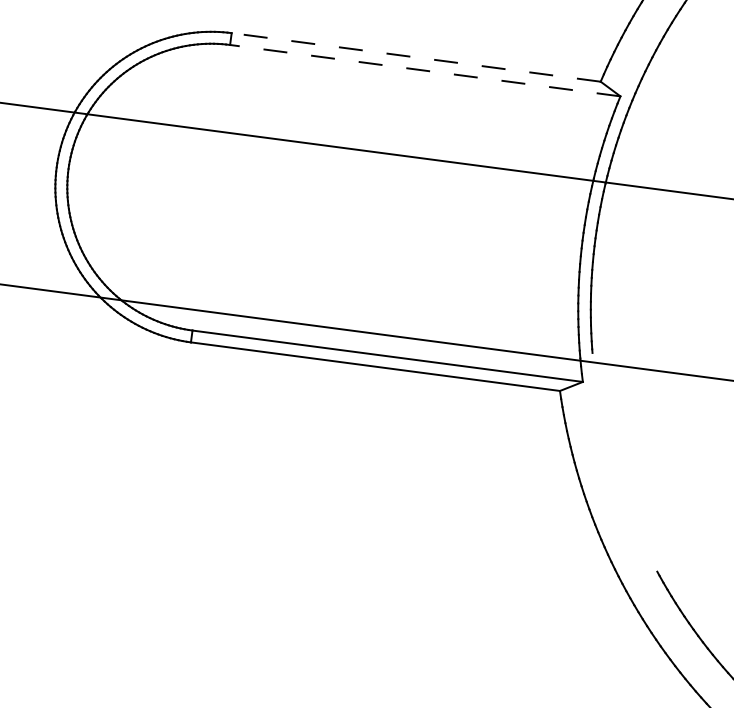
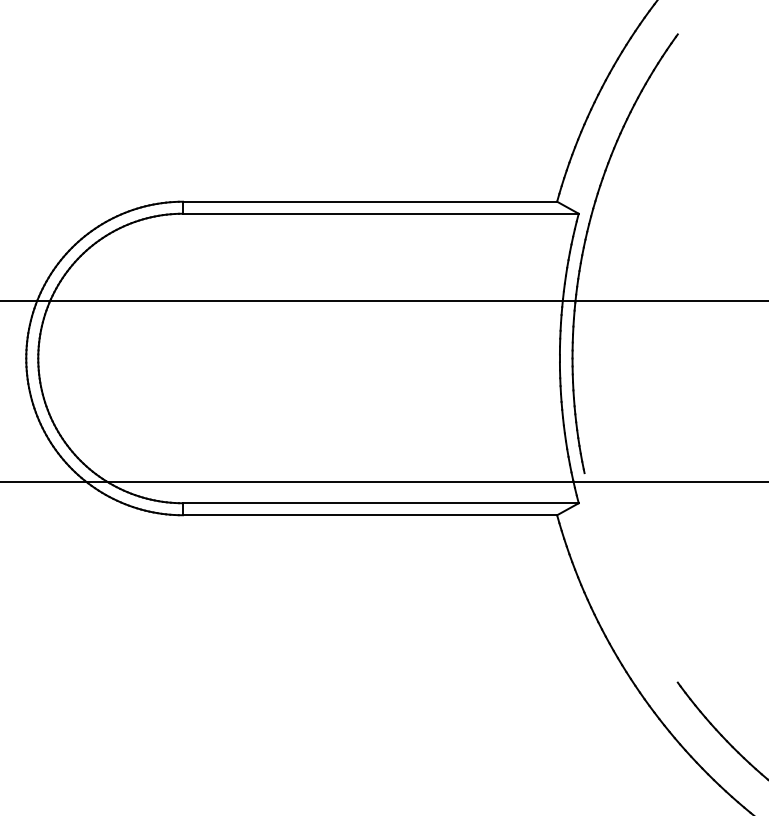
line: (415, 57) -> (369, 201), dashed -> solid
line: (424, 70) -> (380, 213), dashed -> solid

